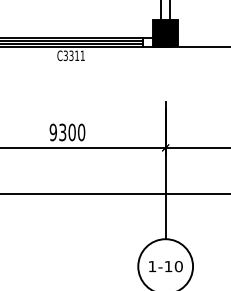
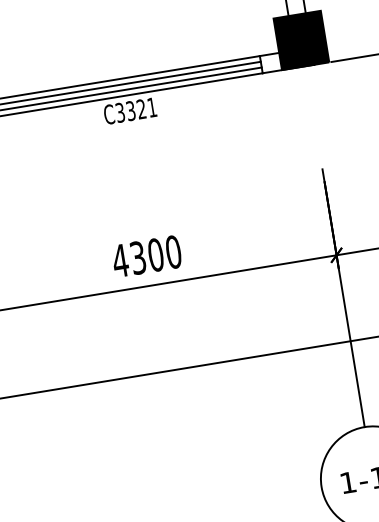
text: (76, 55) -> (140, 108), C3311 -> C3321
text: (53, 132) -> (120, 260), 9300 -> 4300

